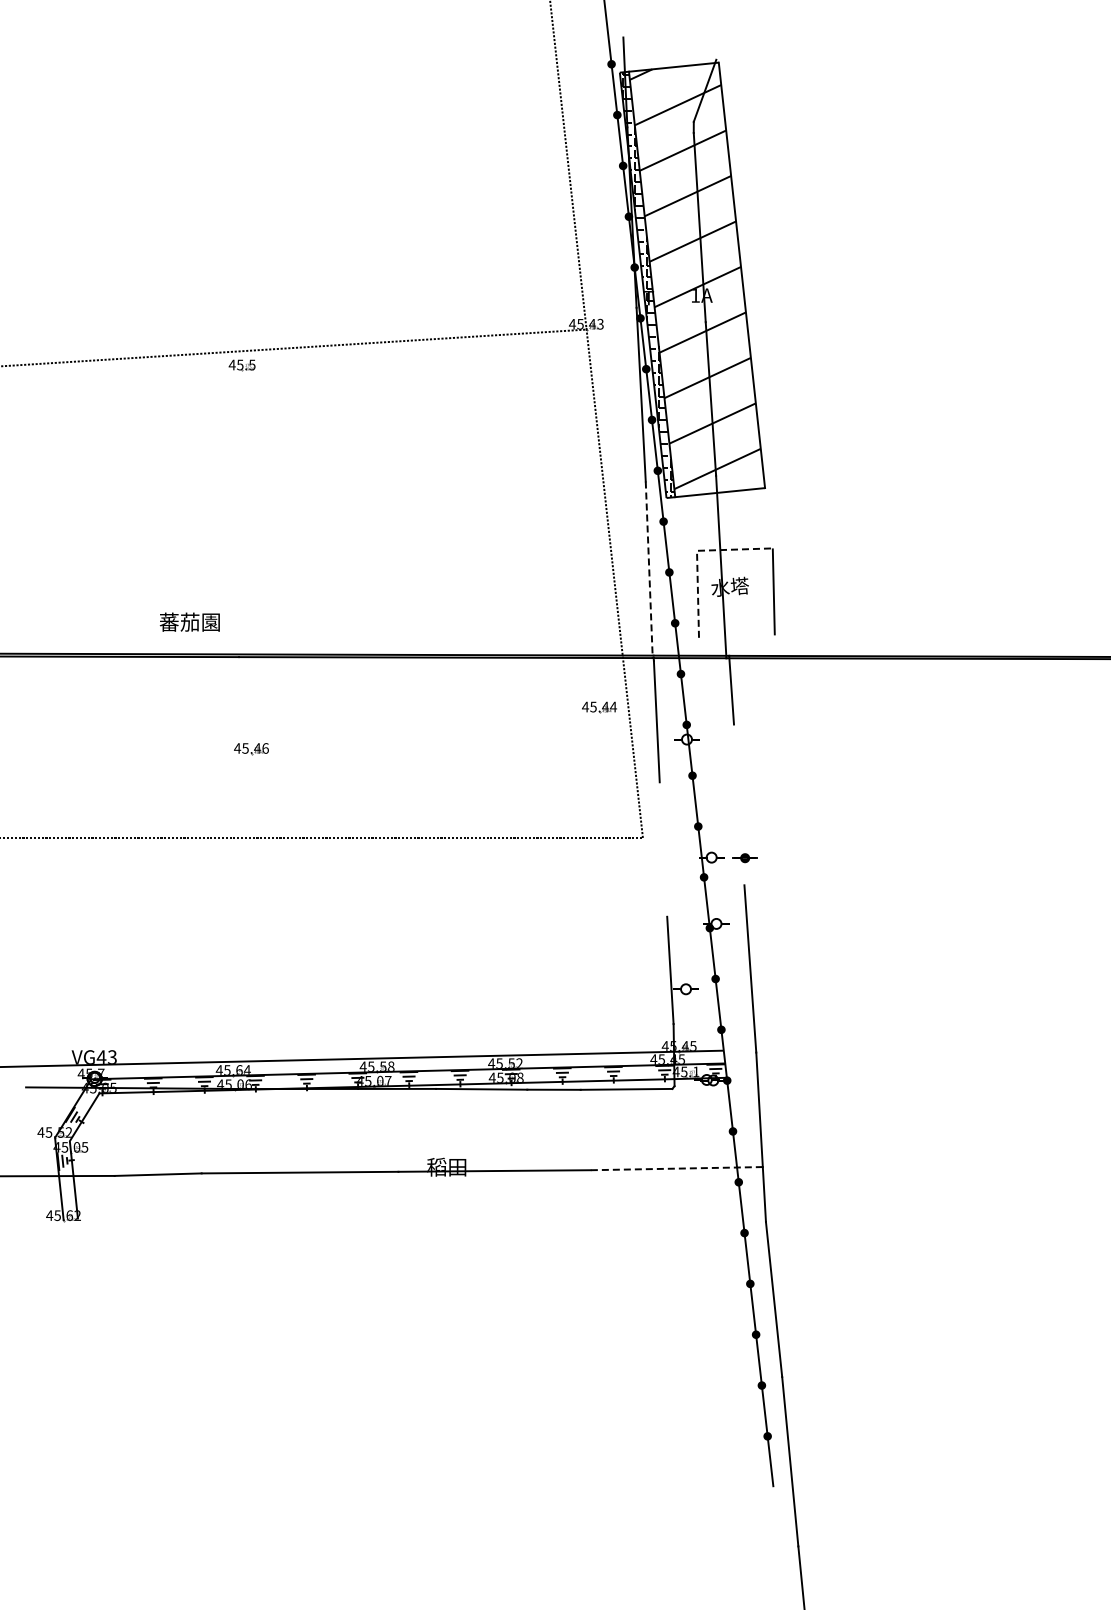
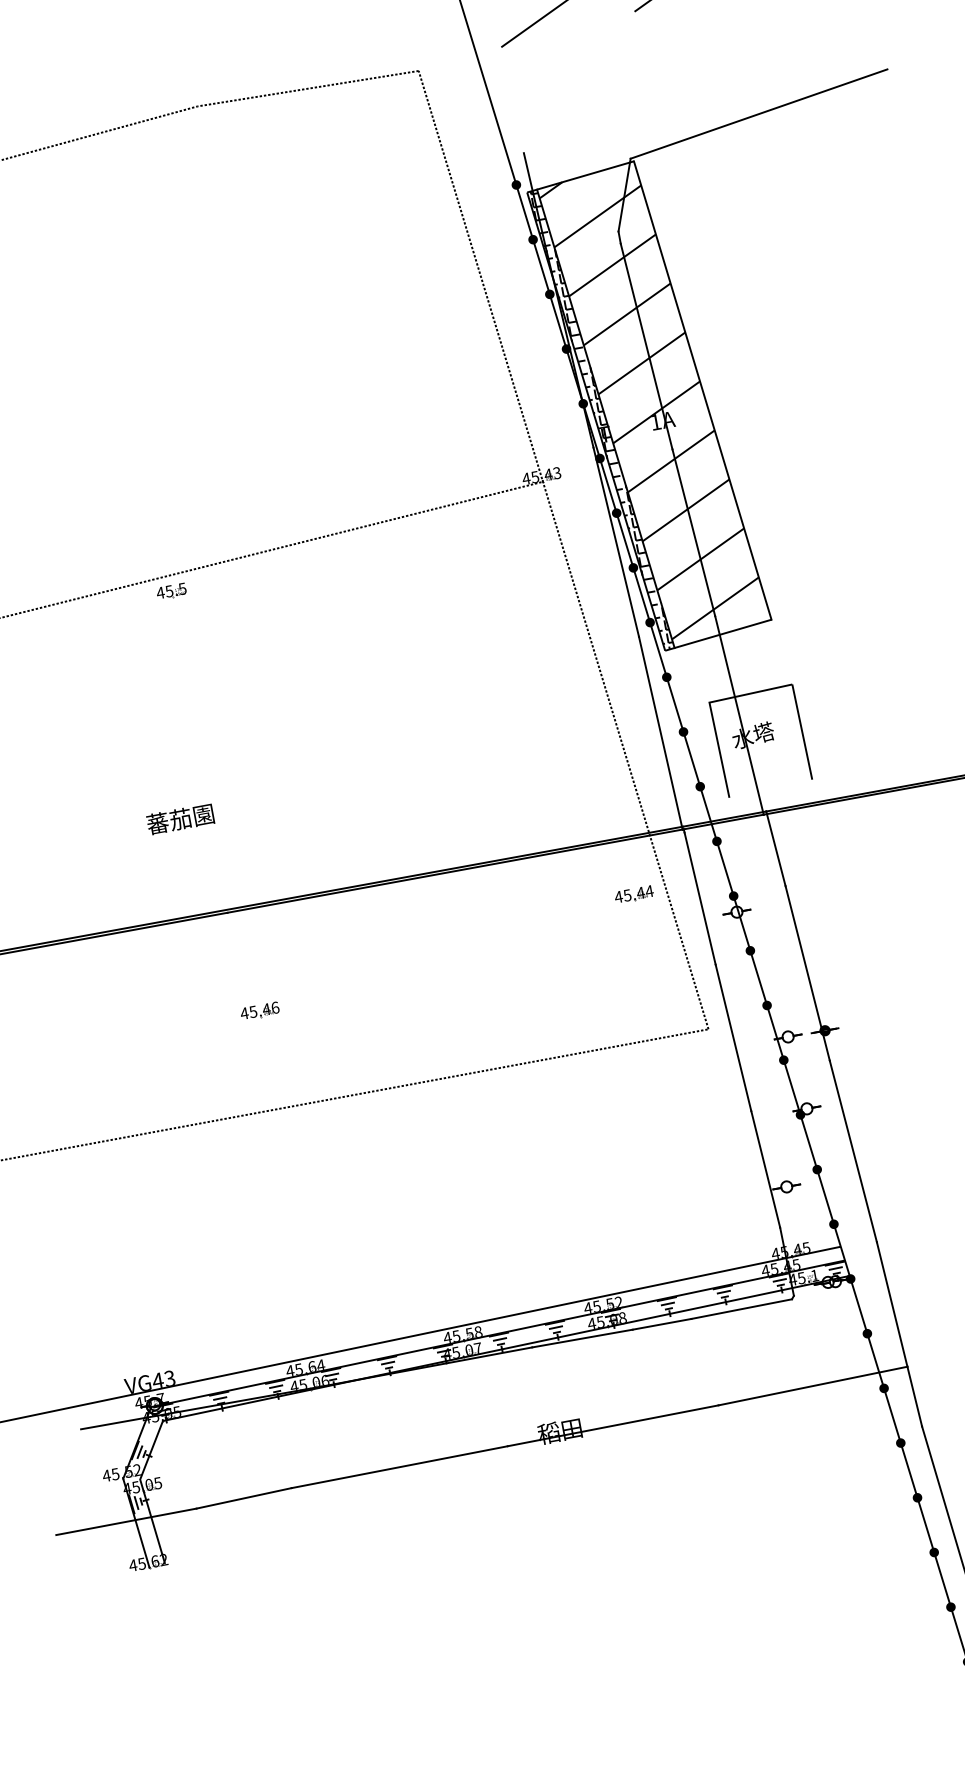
line: (836, 41) -> (759, 114), added
line: (697, 555) -> (710, 707), dashed -> solid
line: (649, 570) -> (661, 733), dashed -> solid
text: (189, 621) -> (179, 818), moved
line: (739, 804) -> (807, 972), added
line: (663, 849) -> (733, 1037), added
line: (676, 1168) -> (812, 1385), dashed -> solid

